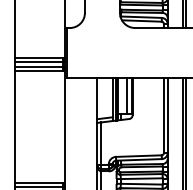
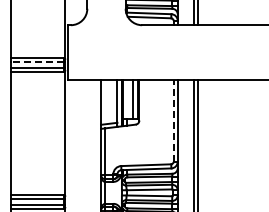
line: (39, 62) -> (37, 62), solid -> dashed
line: (163, 115) -> (173, 120), solid -> dashed

